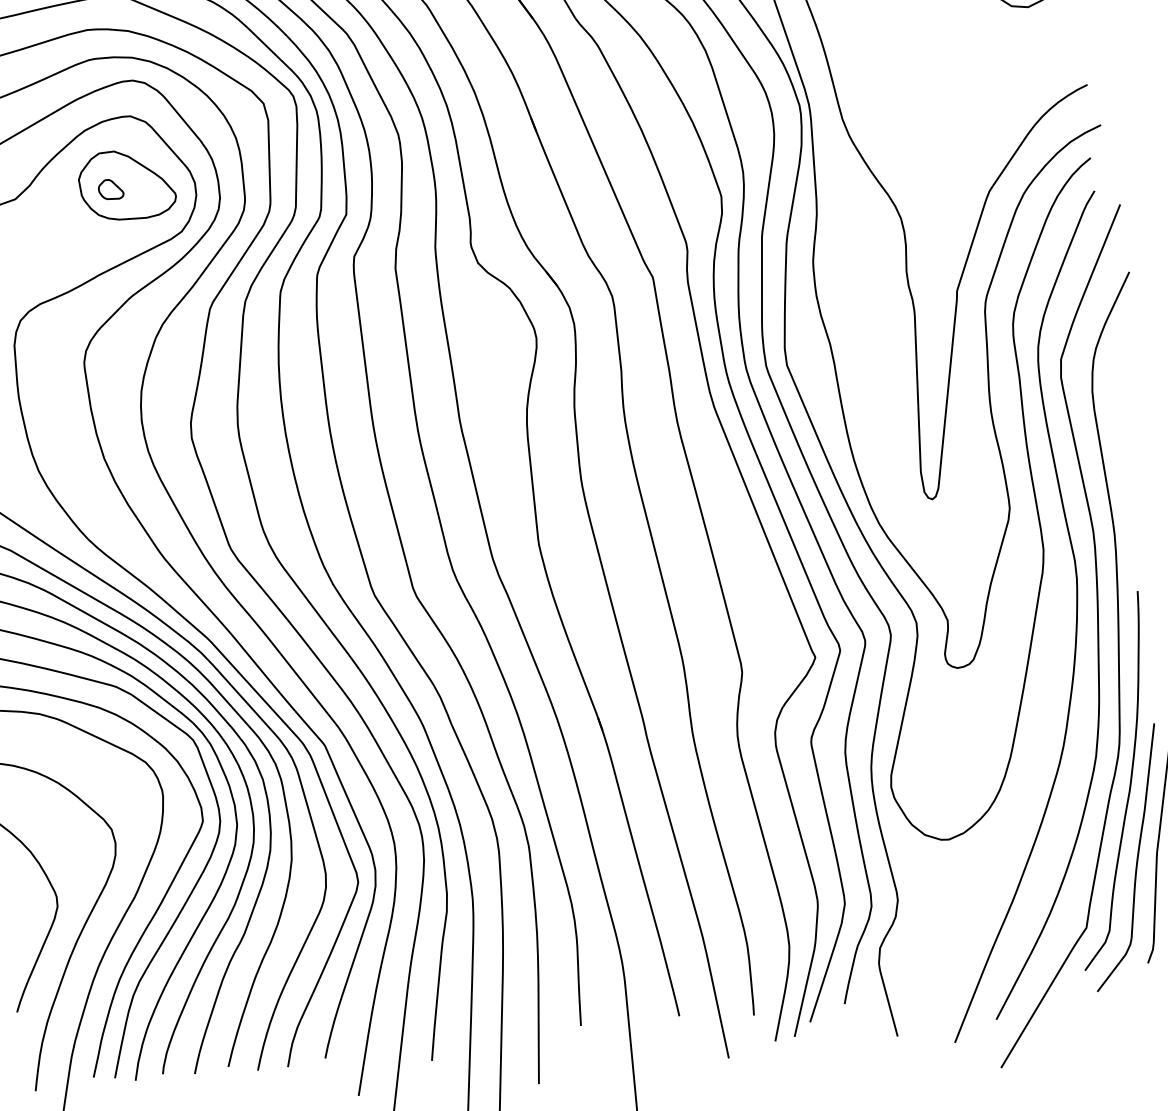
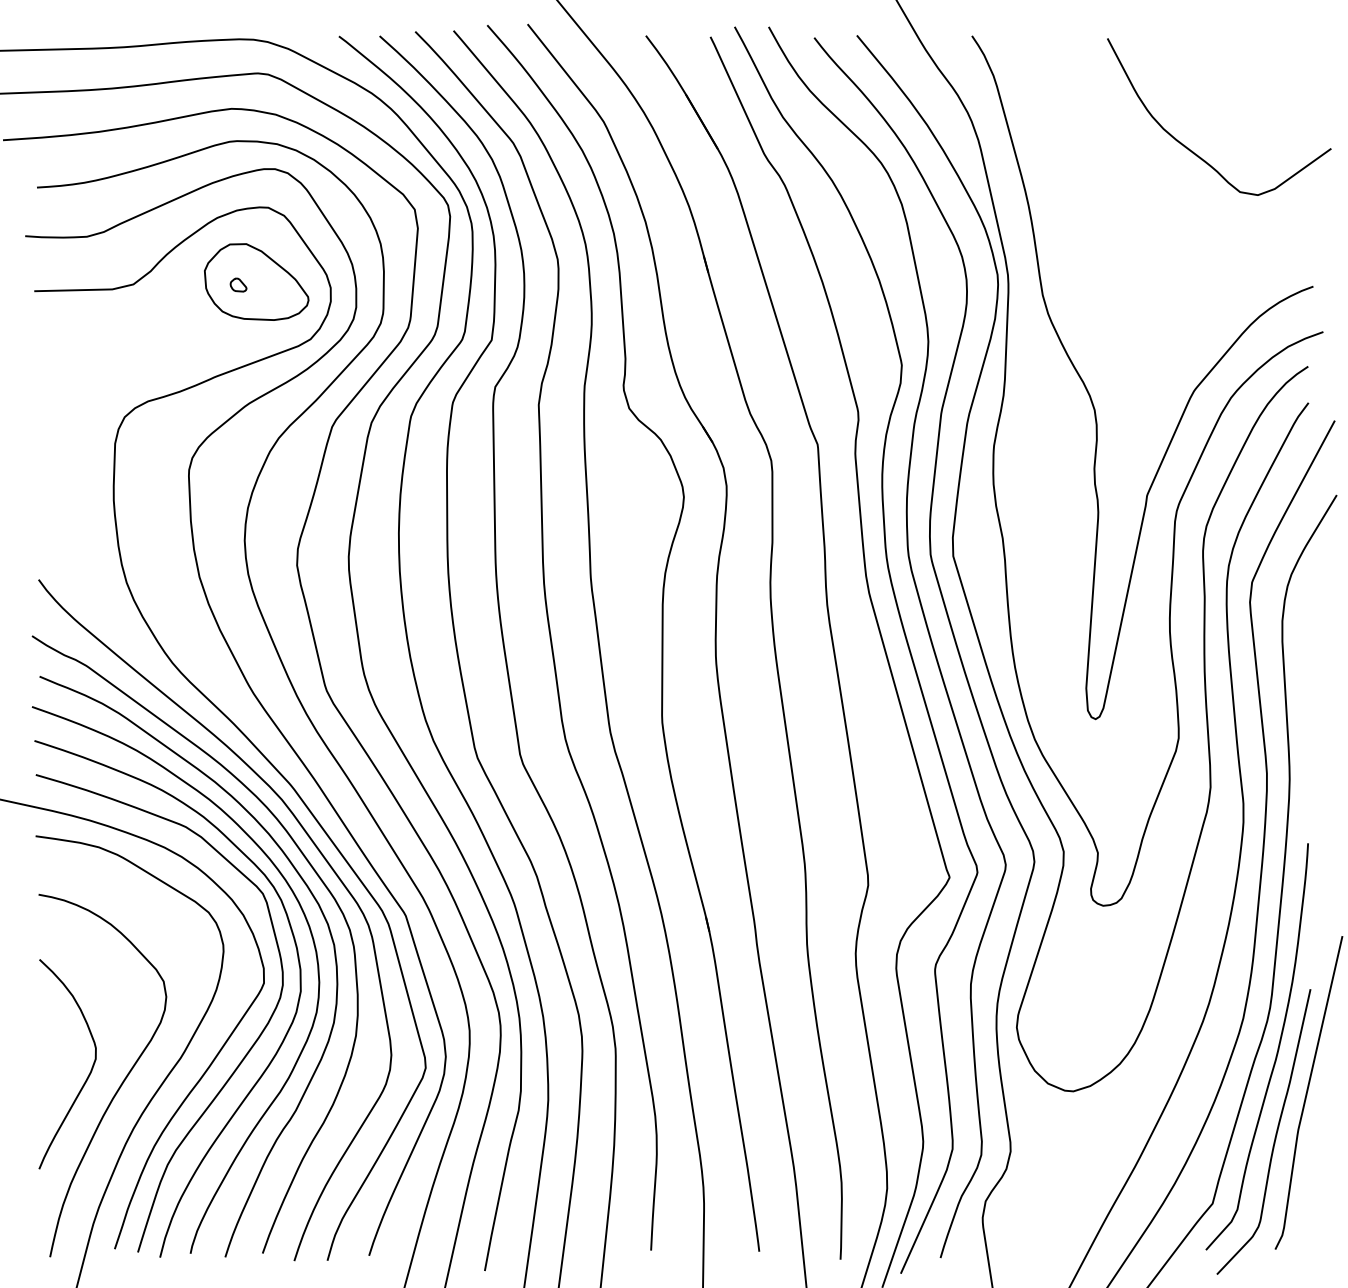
part: (110, 188) -> (238, 284), size x0.6

